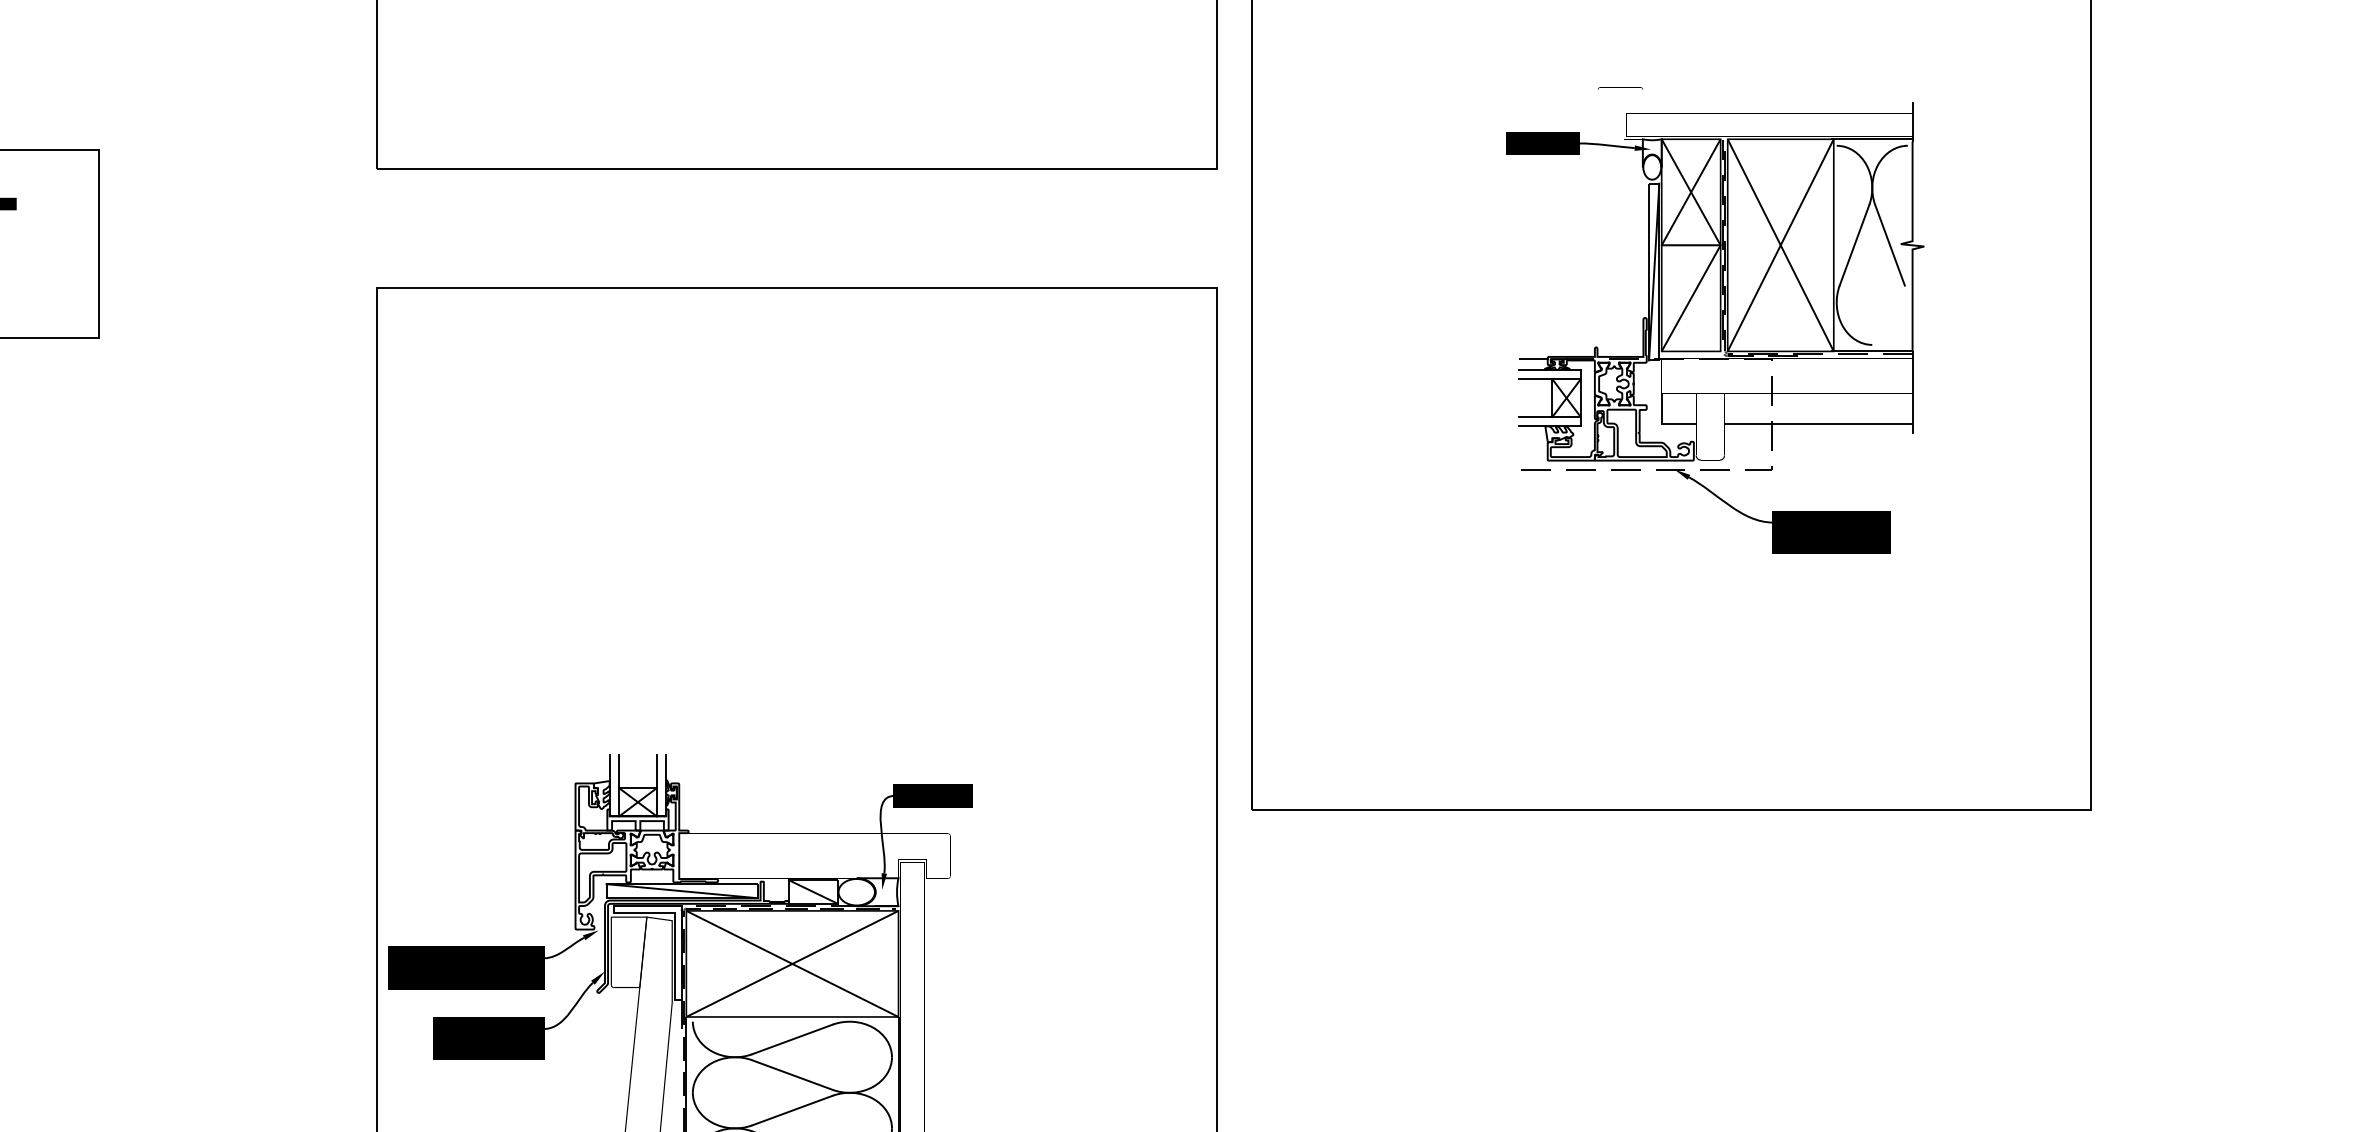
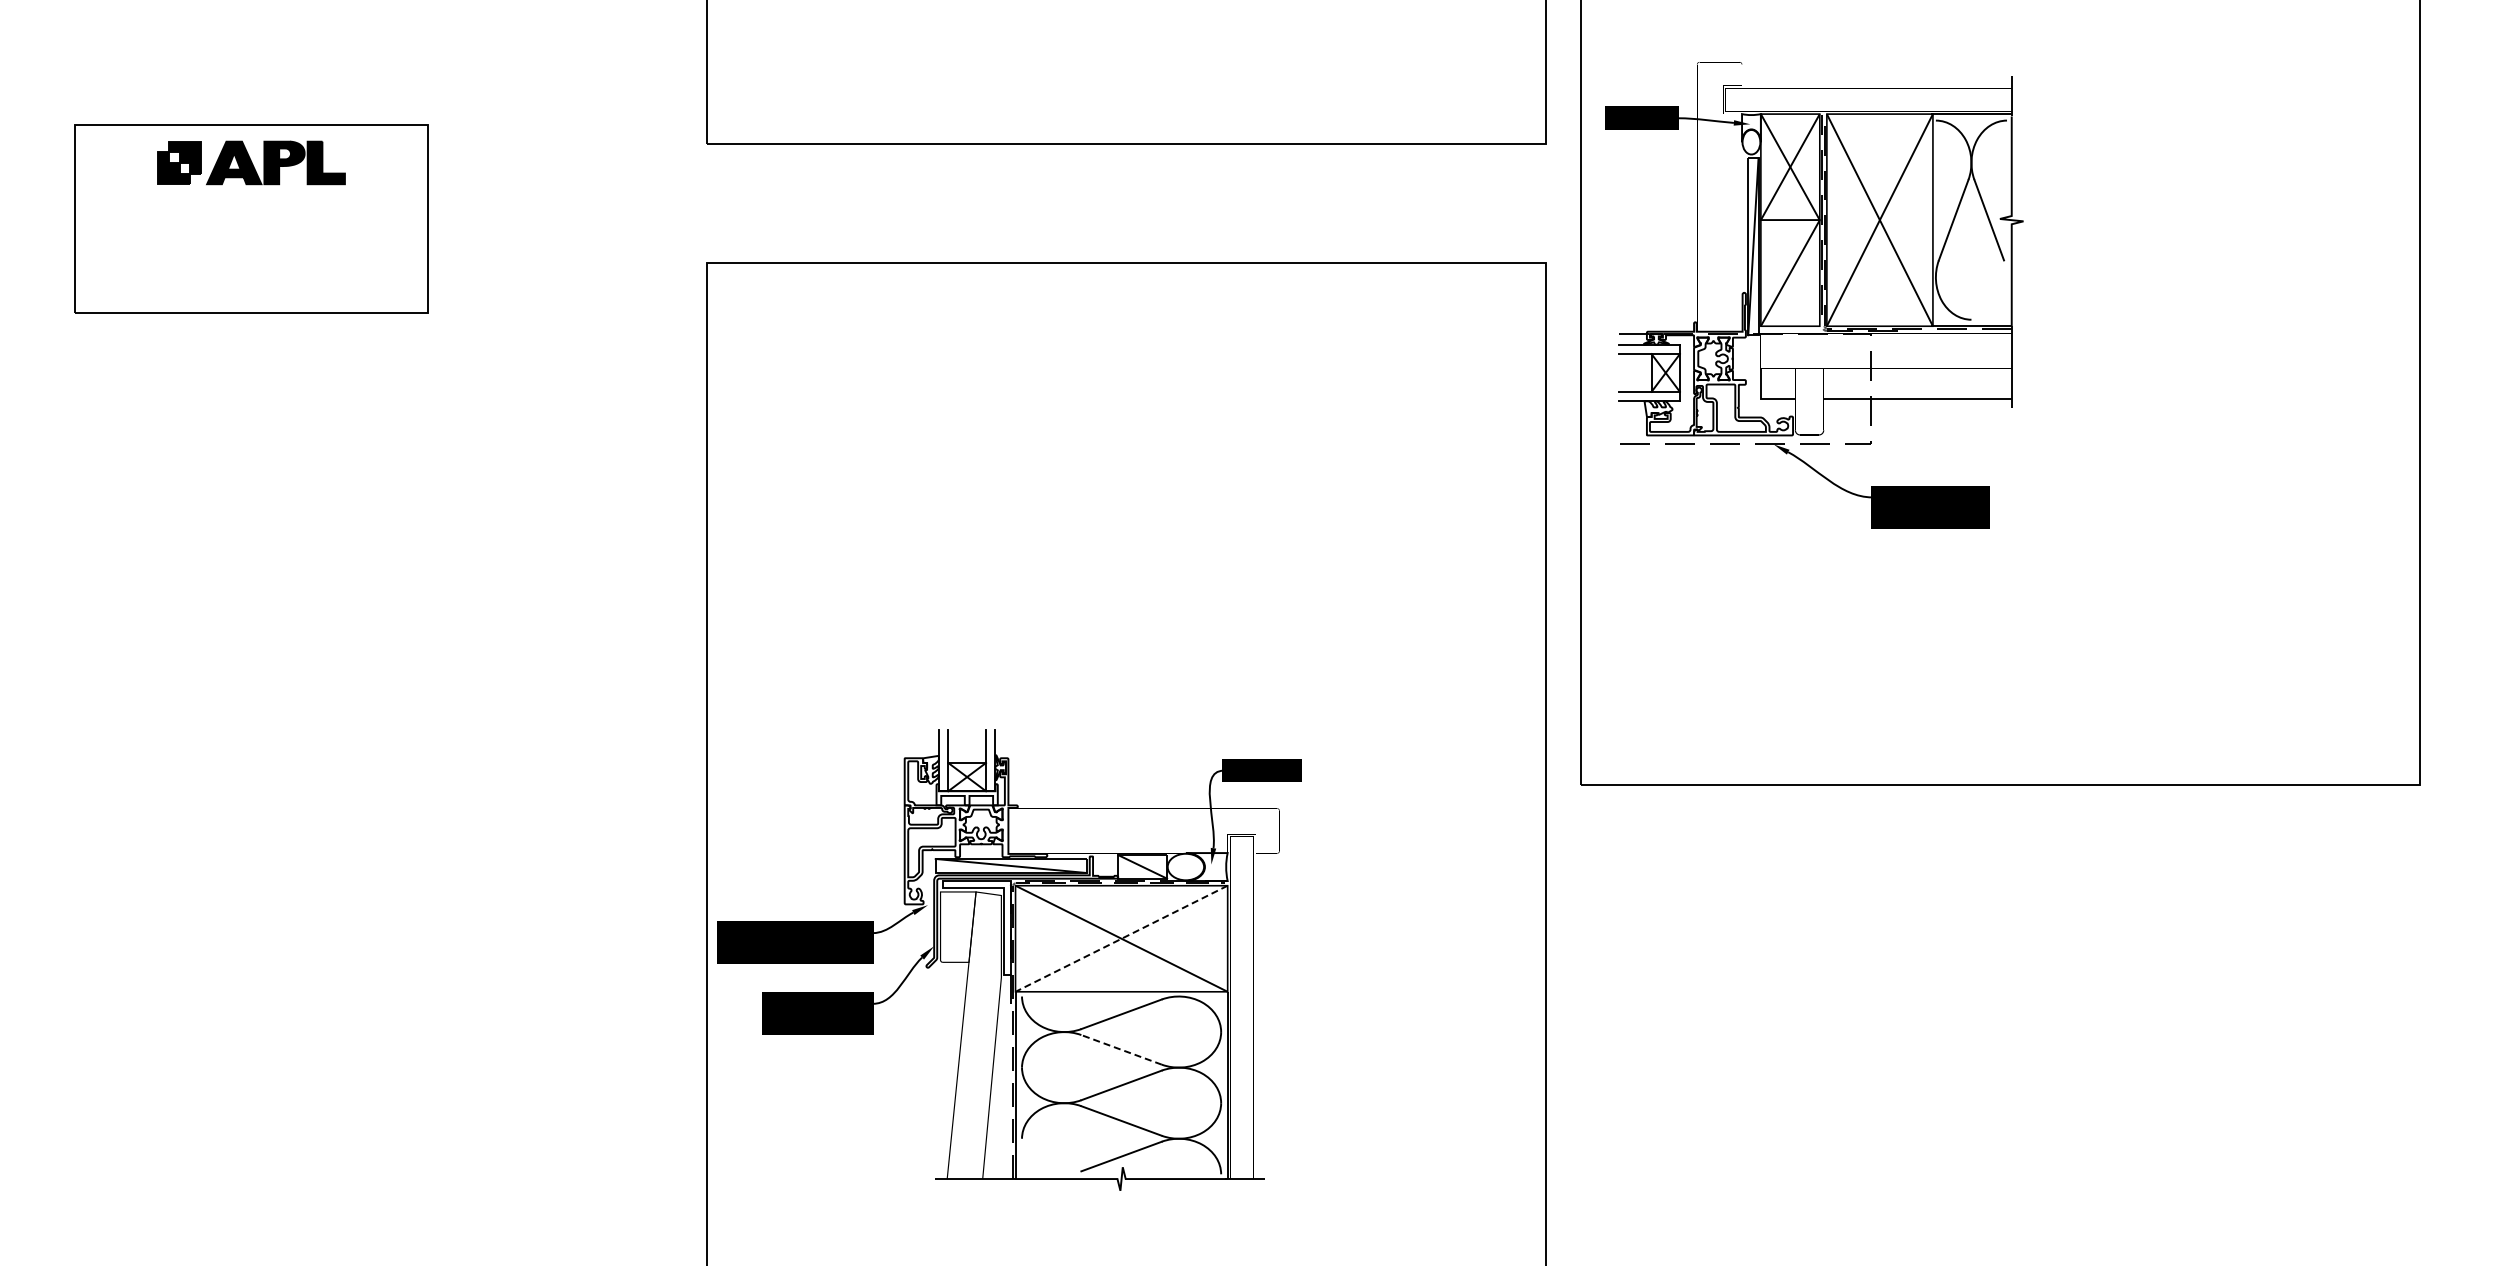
part: (1715, 320) -> (1814, 295), moved
line: (792, 963) -> (1121, 938), solid -> dashed
line: (792, 1074) -> (1121, 1049), solid -> dashed

